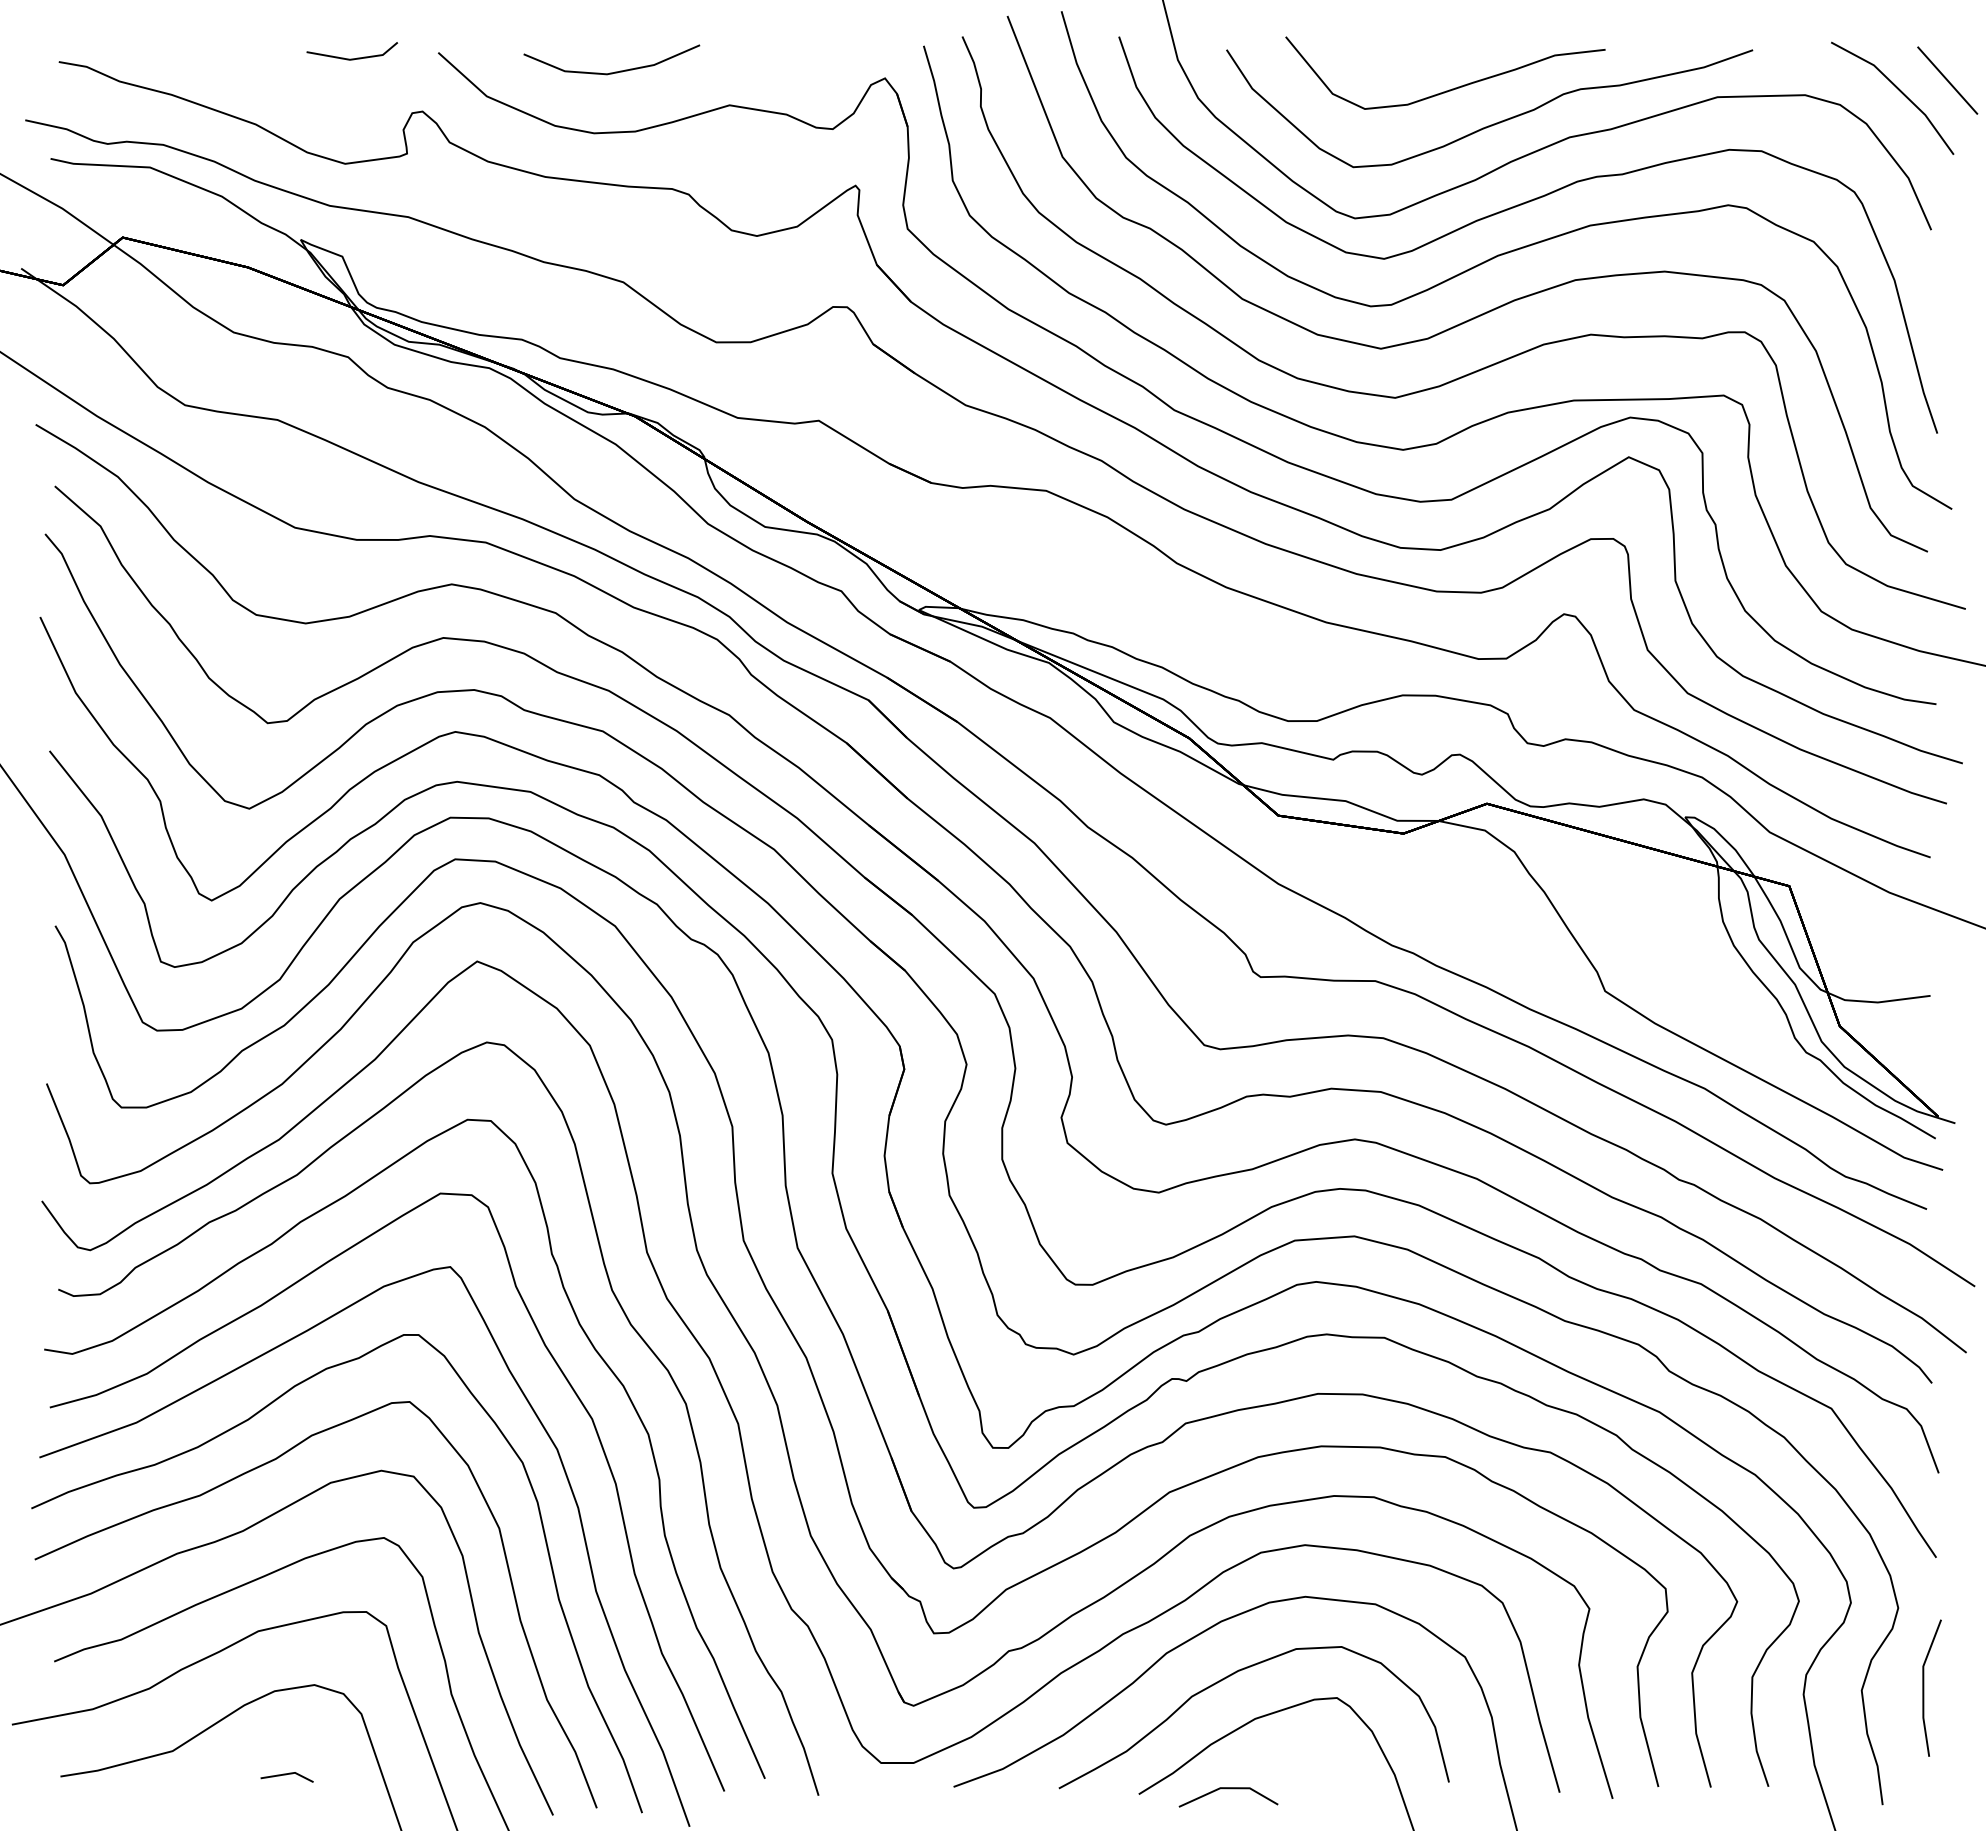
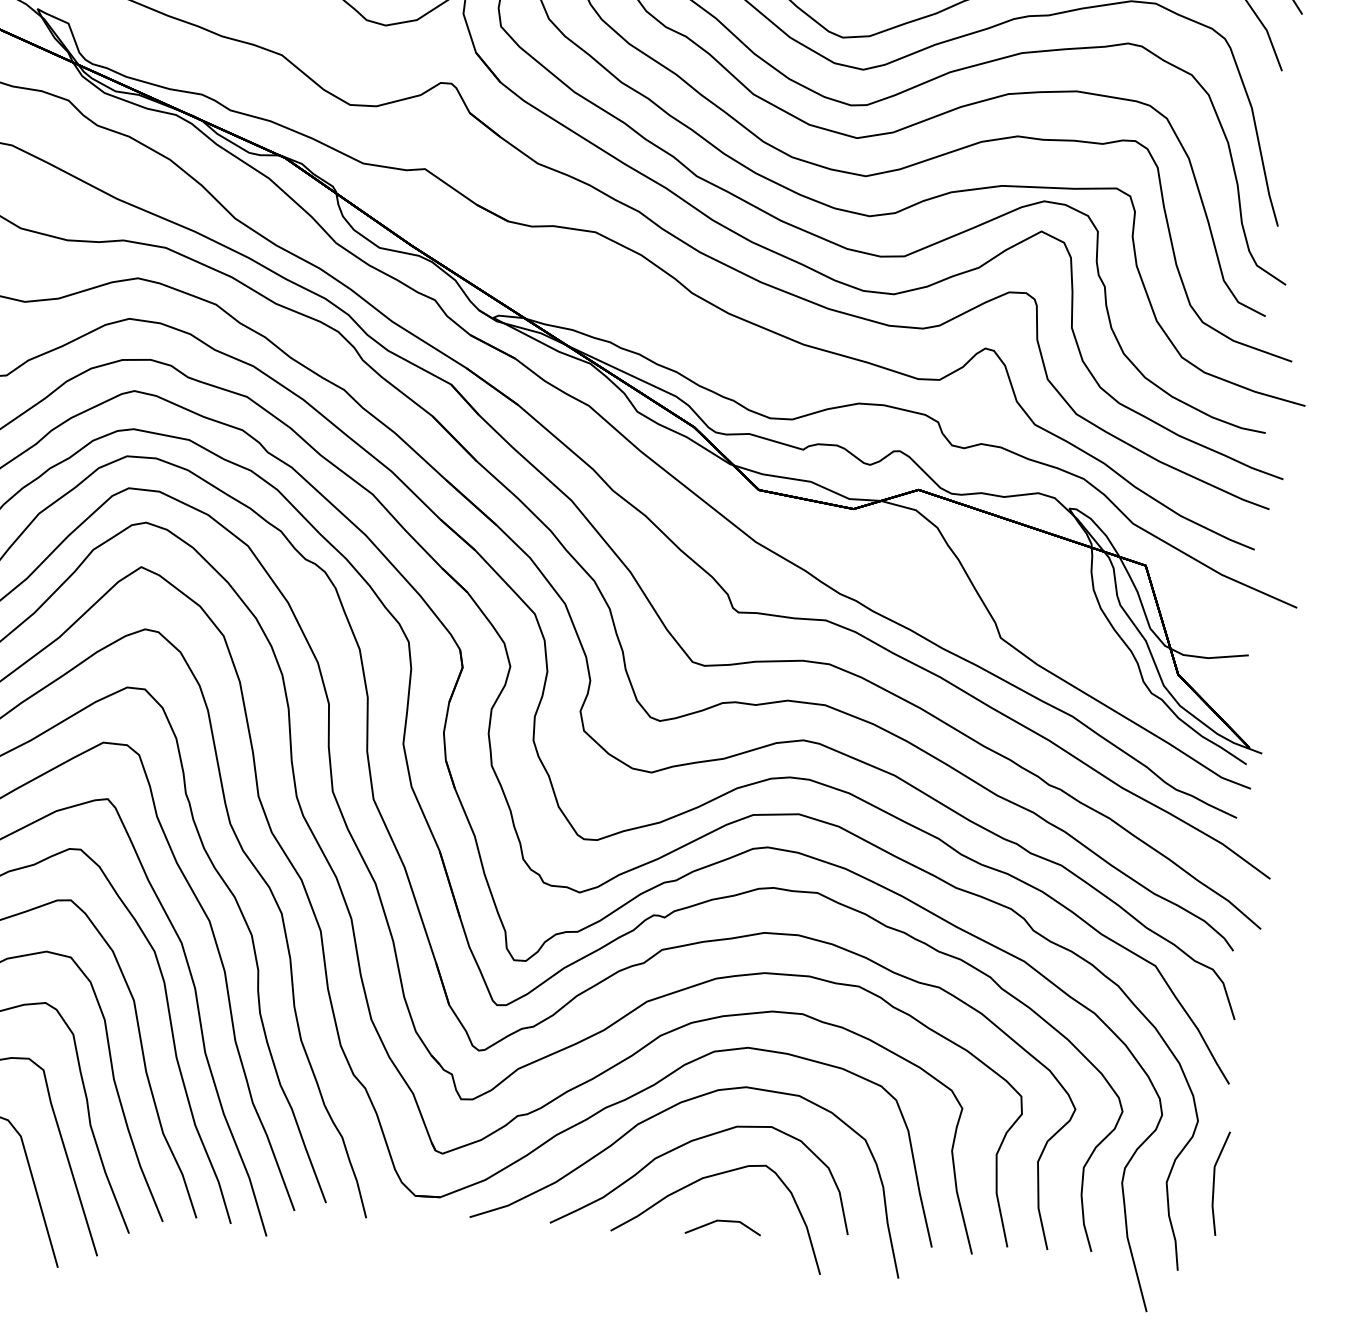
part: (1228, 1789) -> (723, 1221), moved

